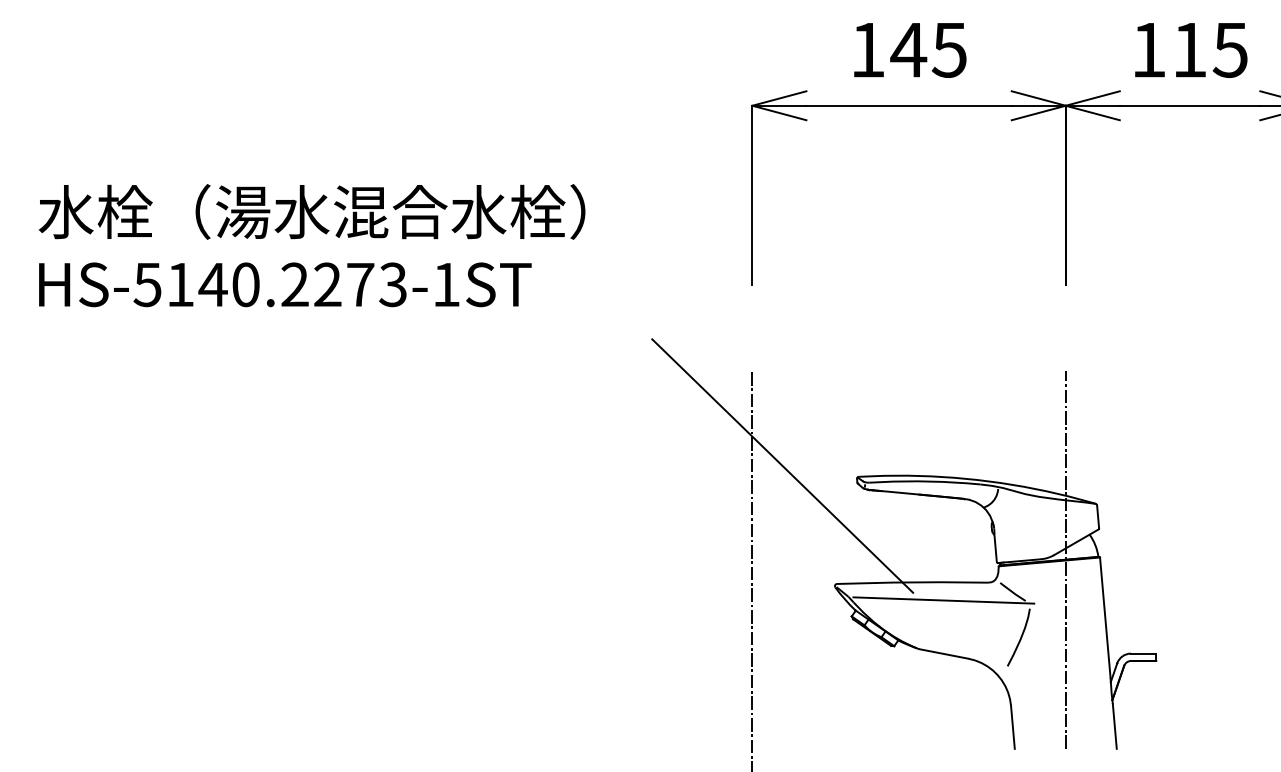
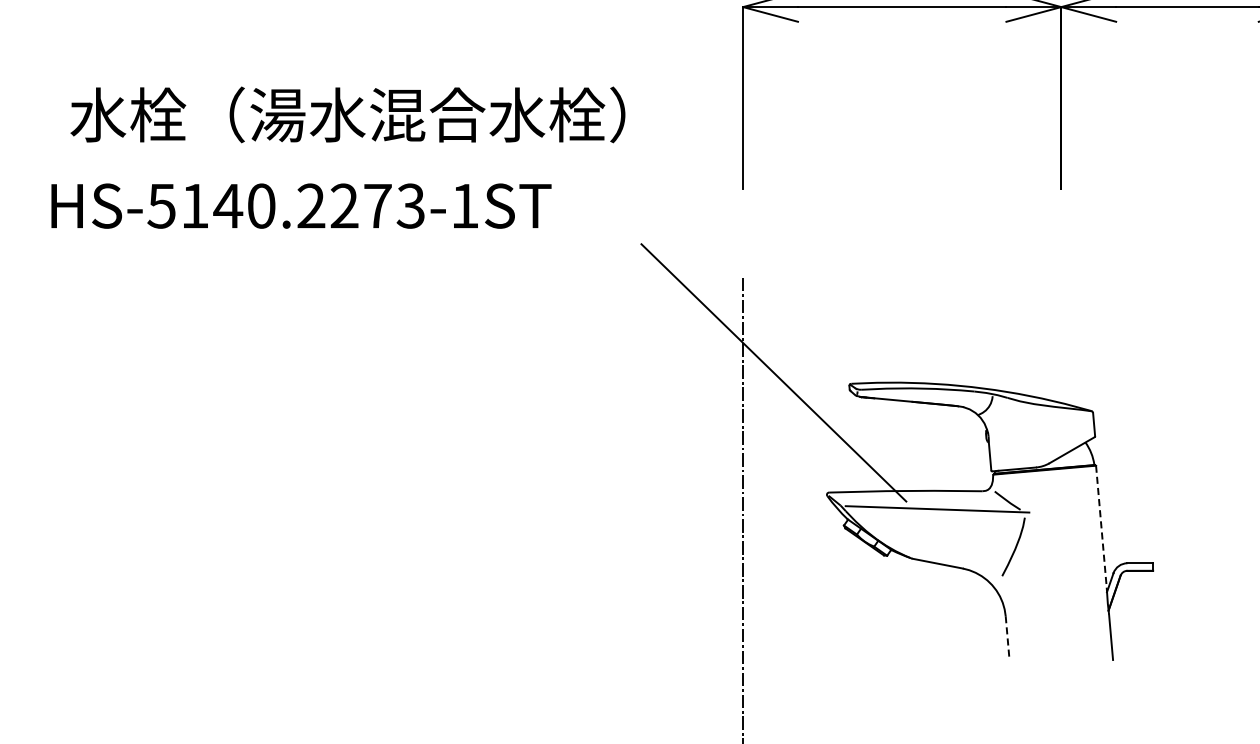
text: (311, 211) -> (347, 114), moved
text: (285, 284) -> (301, 205), moved
line: (1065, 559) -> (1061, 467), removed
line: (1105, 618) -> (1101, 527), solid -> dashed
line: (1012, 727) -> (1007, 638), solid -> dashed

